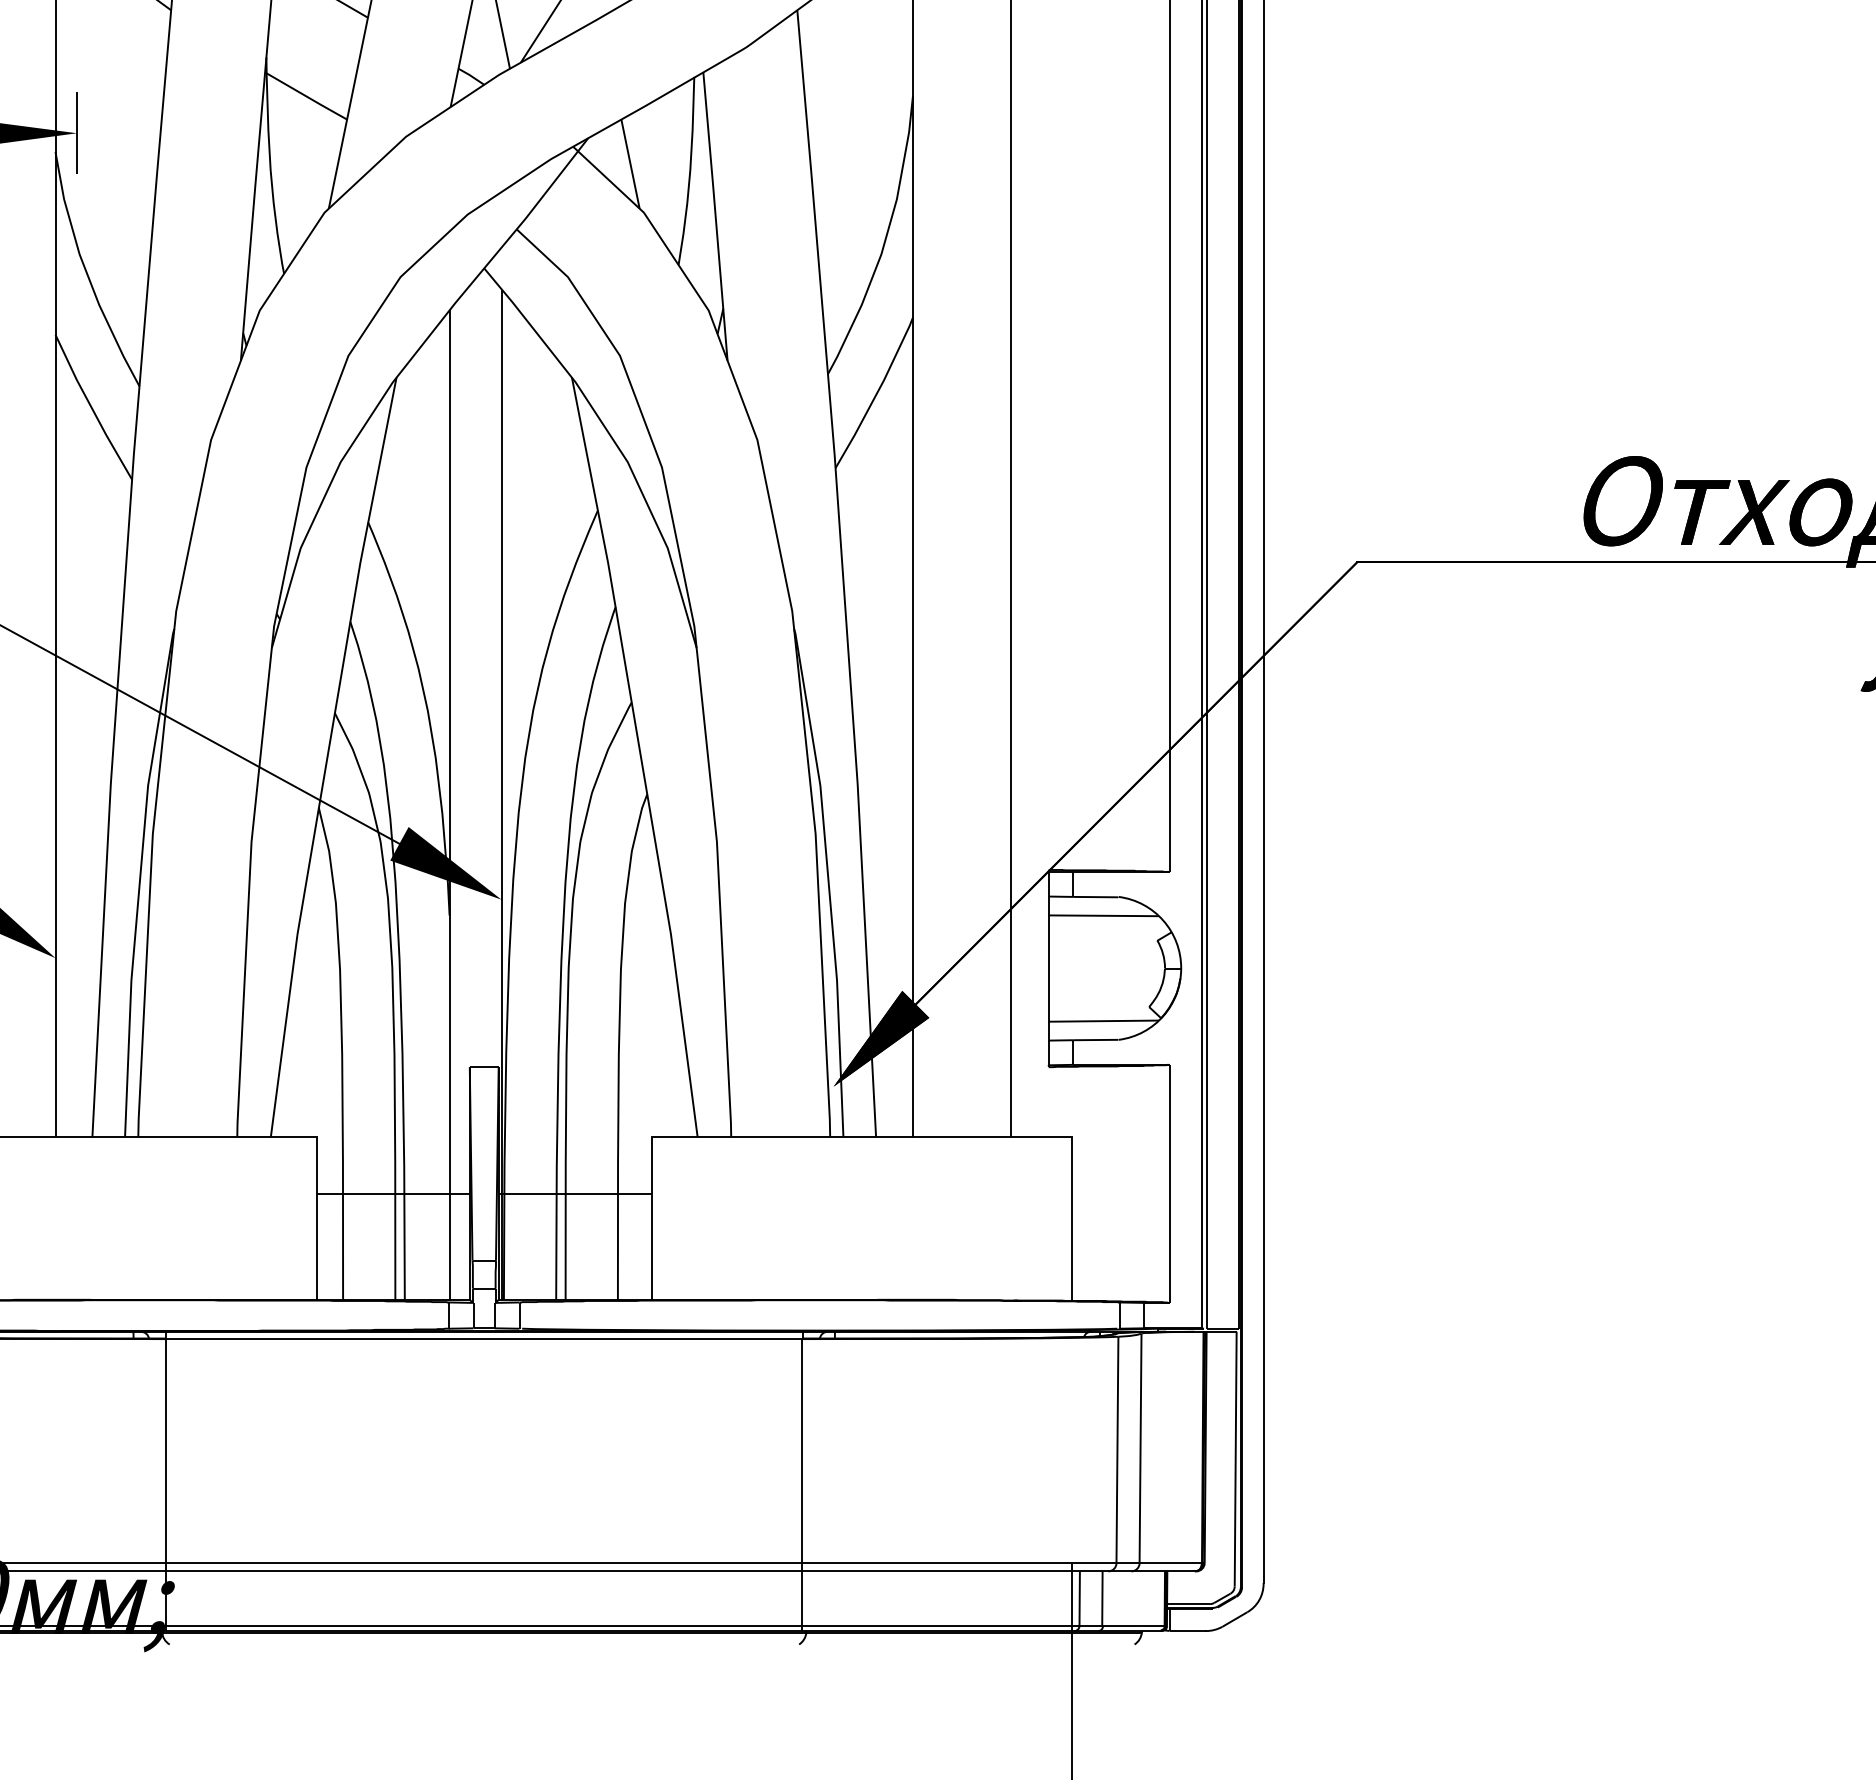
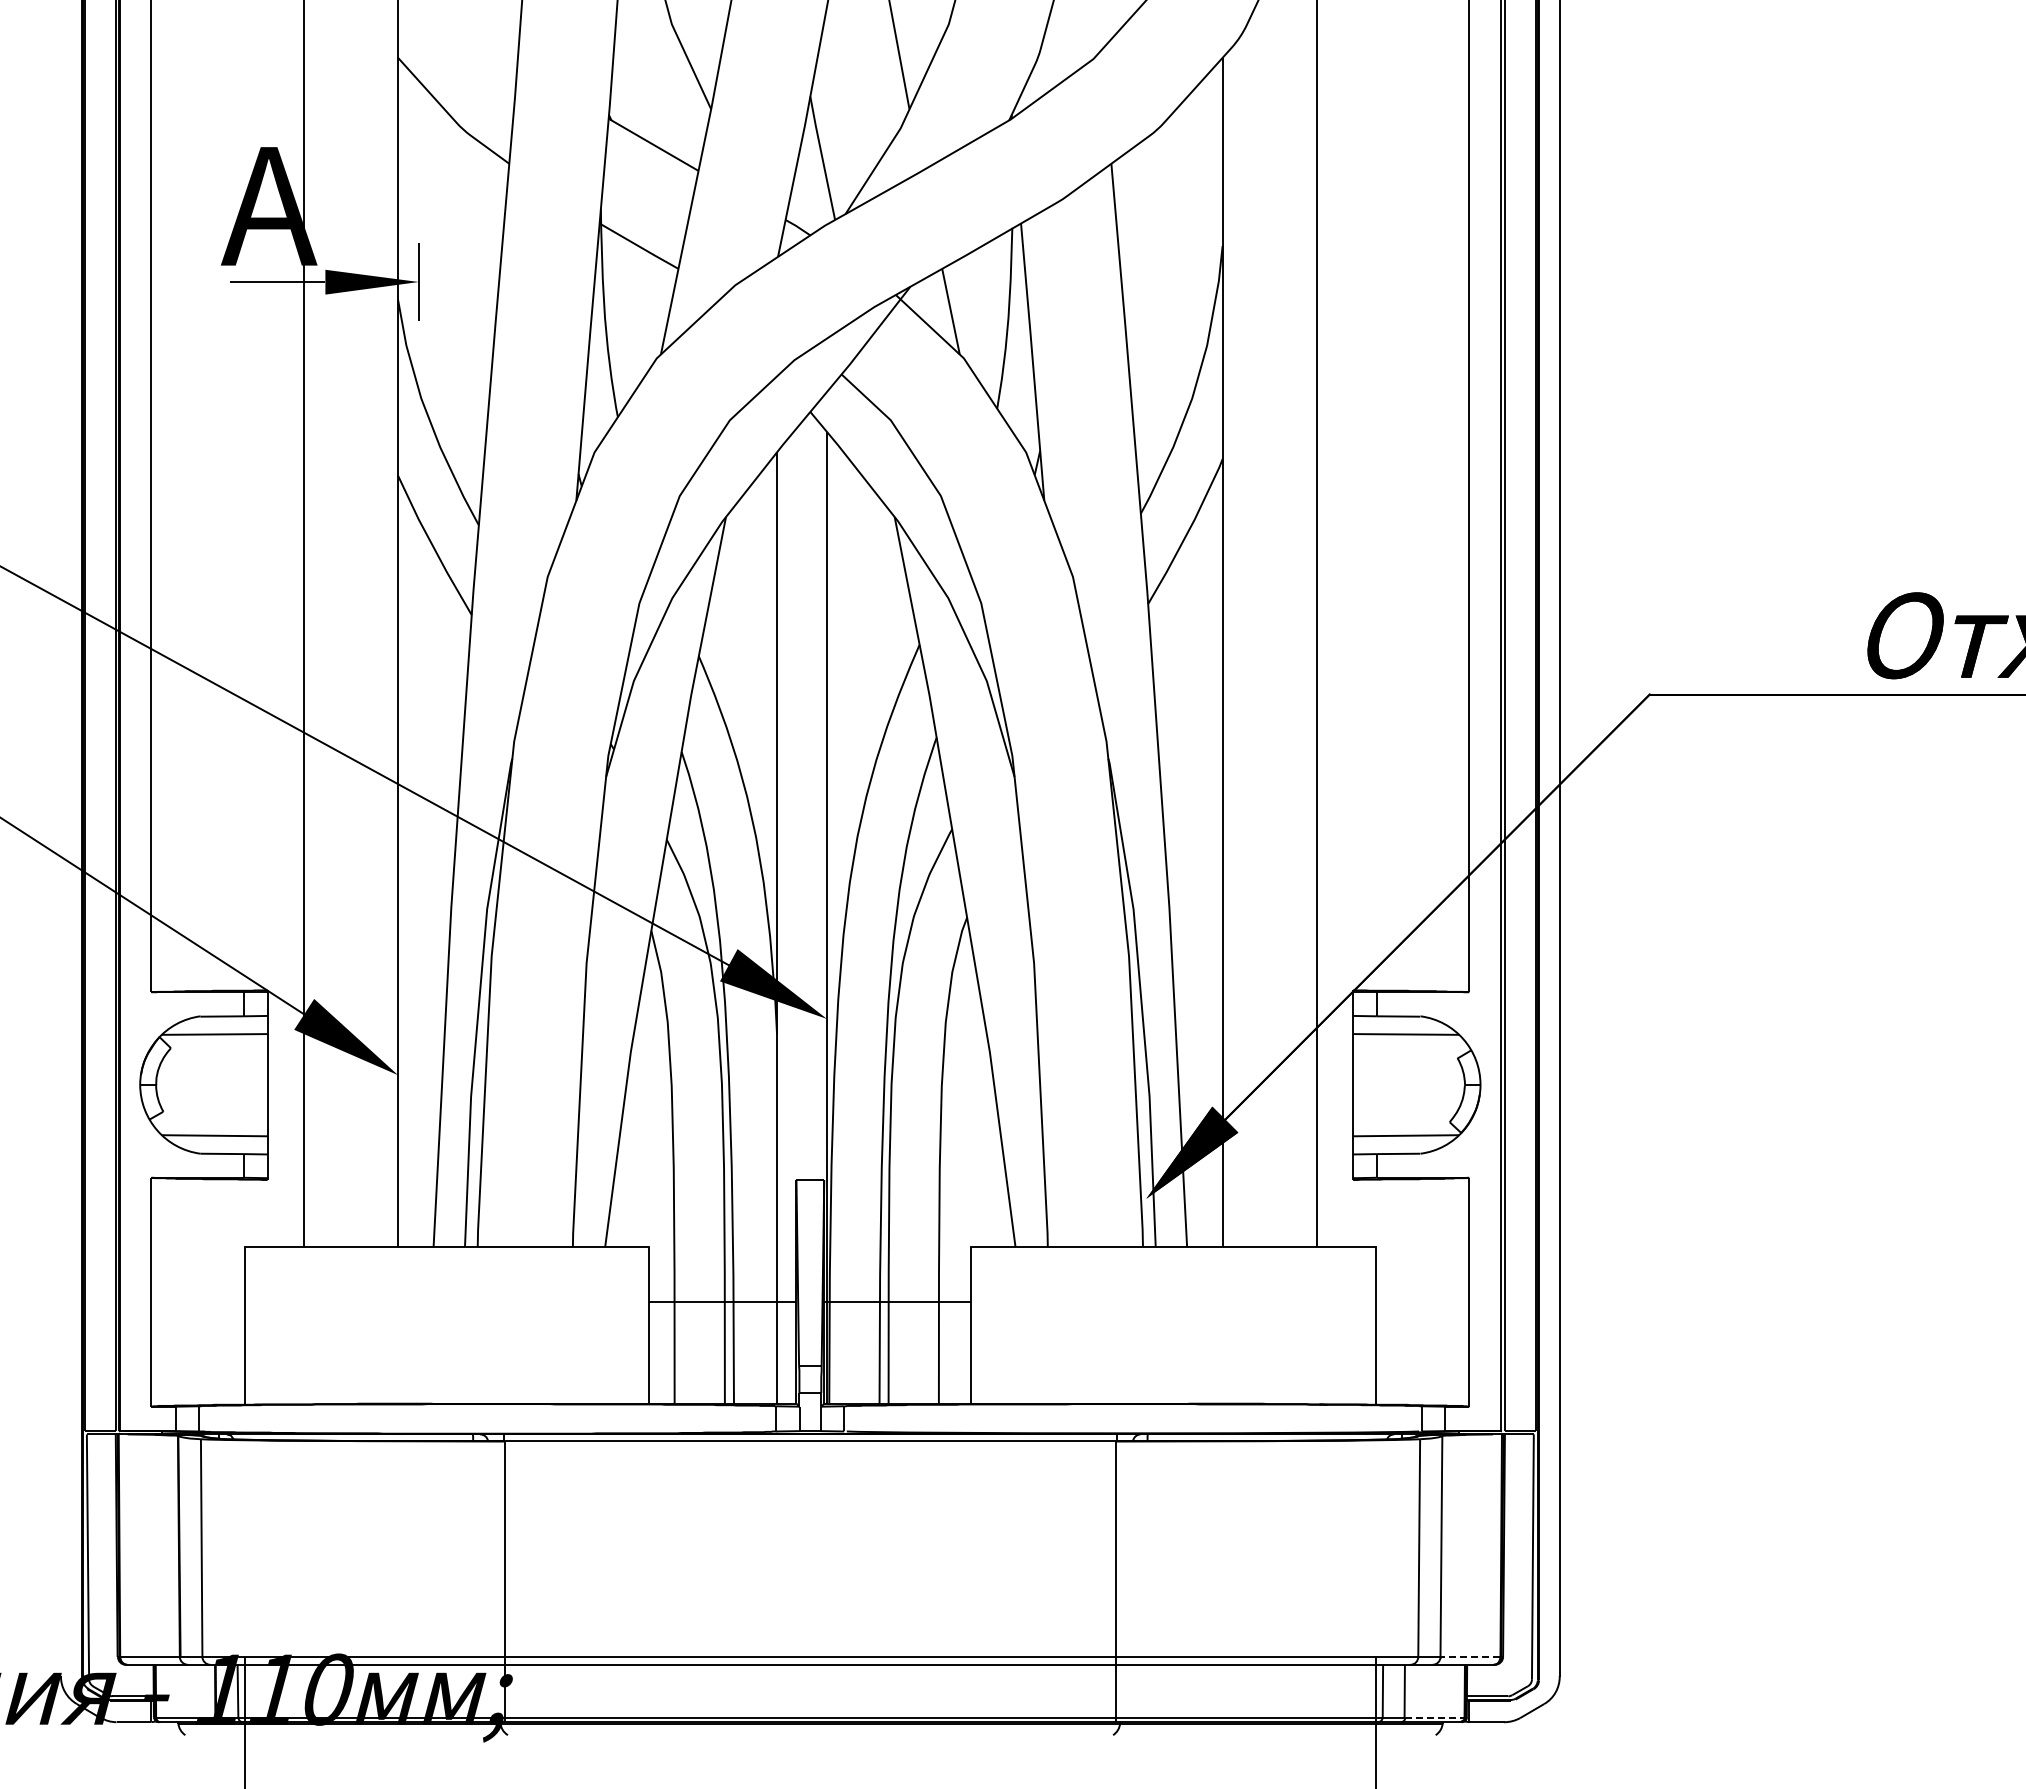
line: (1169, 1563) -> (1469, 1657), solid -> dashed
line: (1134, 1626) -> (1435, 1717), solid -> dashed

